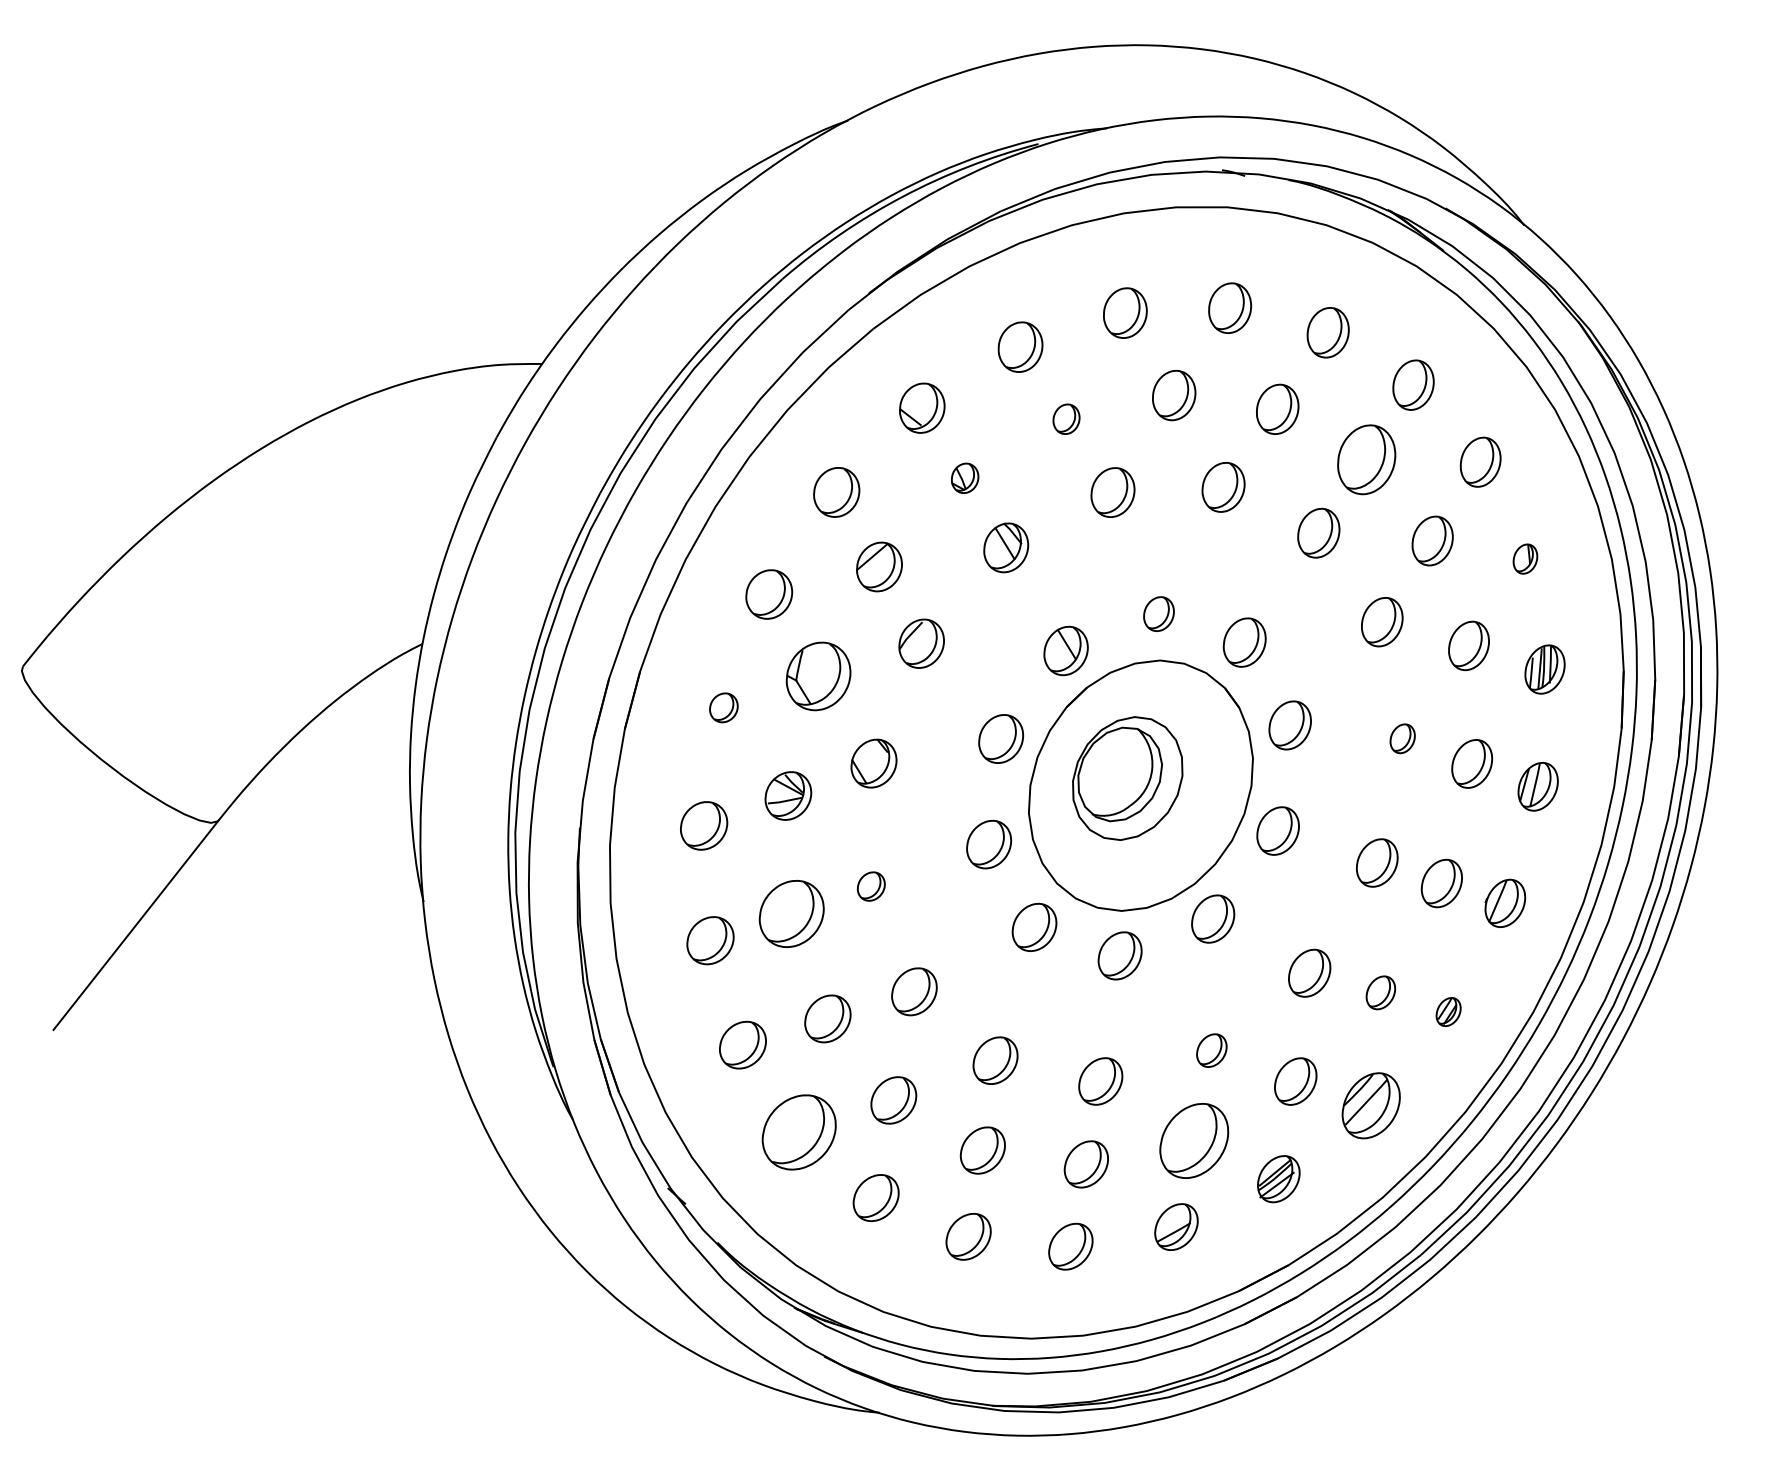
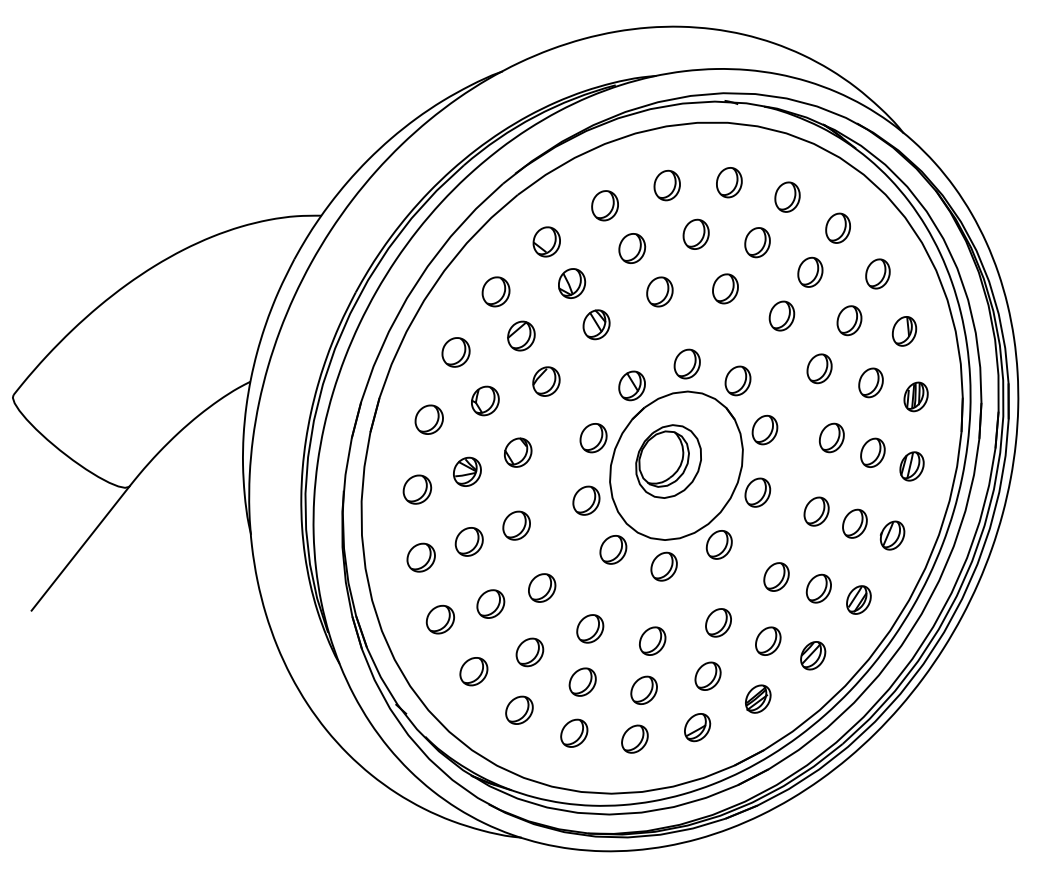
part: (1066, 419) -> (632, 248), size x1.67
part: (1366, 458) -> (810, 271), size x0.71
part: (965, 478) -> (572, 283), size x1.67
part: (1525, 559) -> (904, 331), size x1.67
part: (1157, 613) -> (686, 363), size x1.43
part: (818, 675) -> (485, 400), size x0.71
part: (722, 707) -> (428, 419), size x1.67
part: (1402, 737) -> (831, 437), size x1.67
part: (871, 886) -> (516, 525), size x1.67
part: (790, 913) -> (468, 541), size x0.71
part: (1380, 992) -> (818, 588), size x1.43
part: (1447, 1011) -> (858, 599), size x1.67
part: (1211, 1049) -> (718, 622), size x1.43
part: (1371, 1105) -> (813, 655), size x0.71
part: (798, 1132) -> (473, 671), size x0.62
part: (1193, 1139) -> (707, 675), size x0.62

